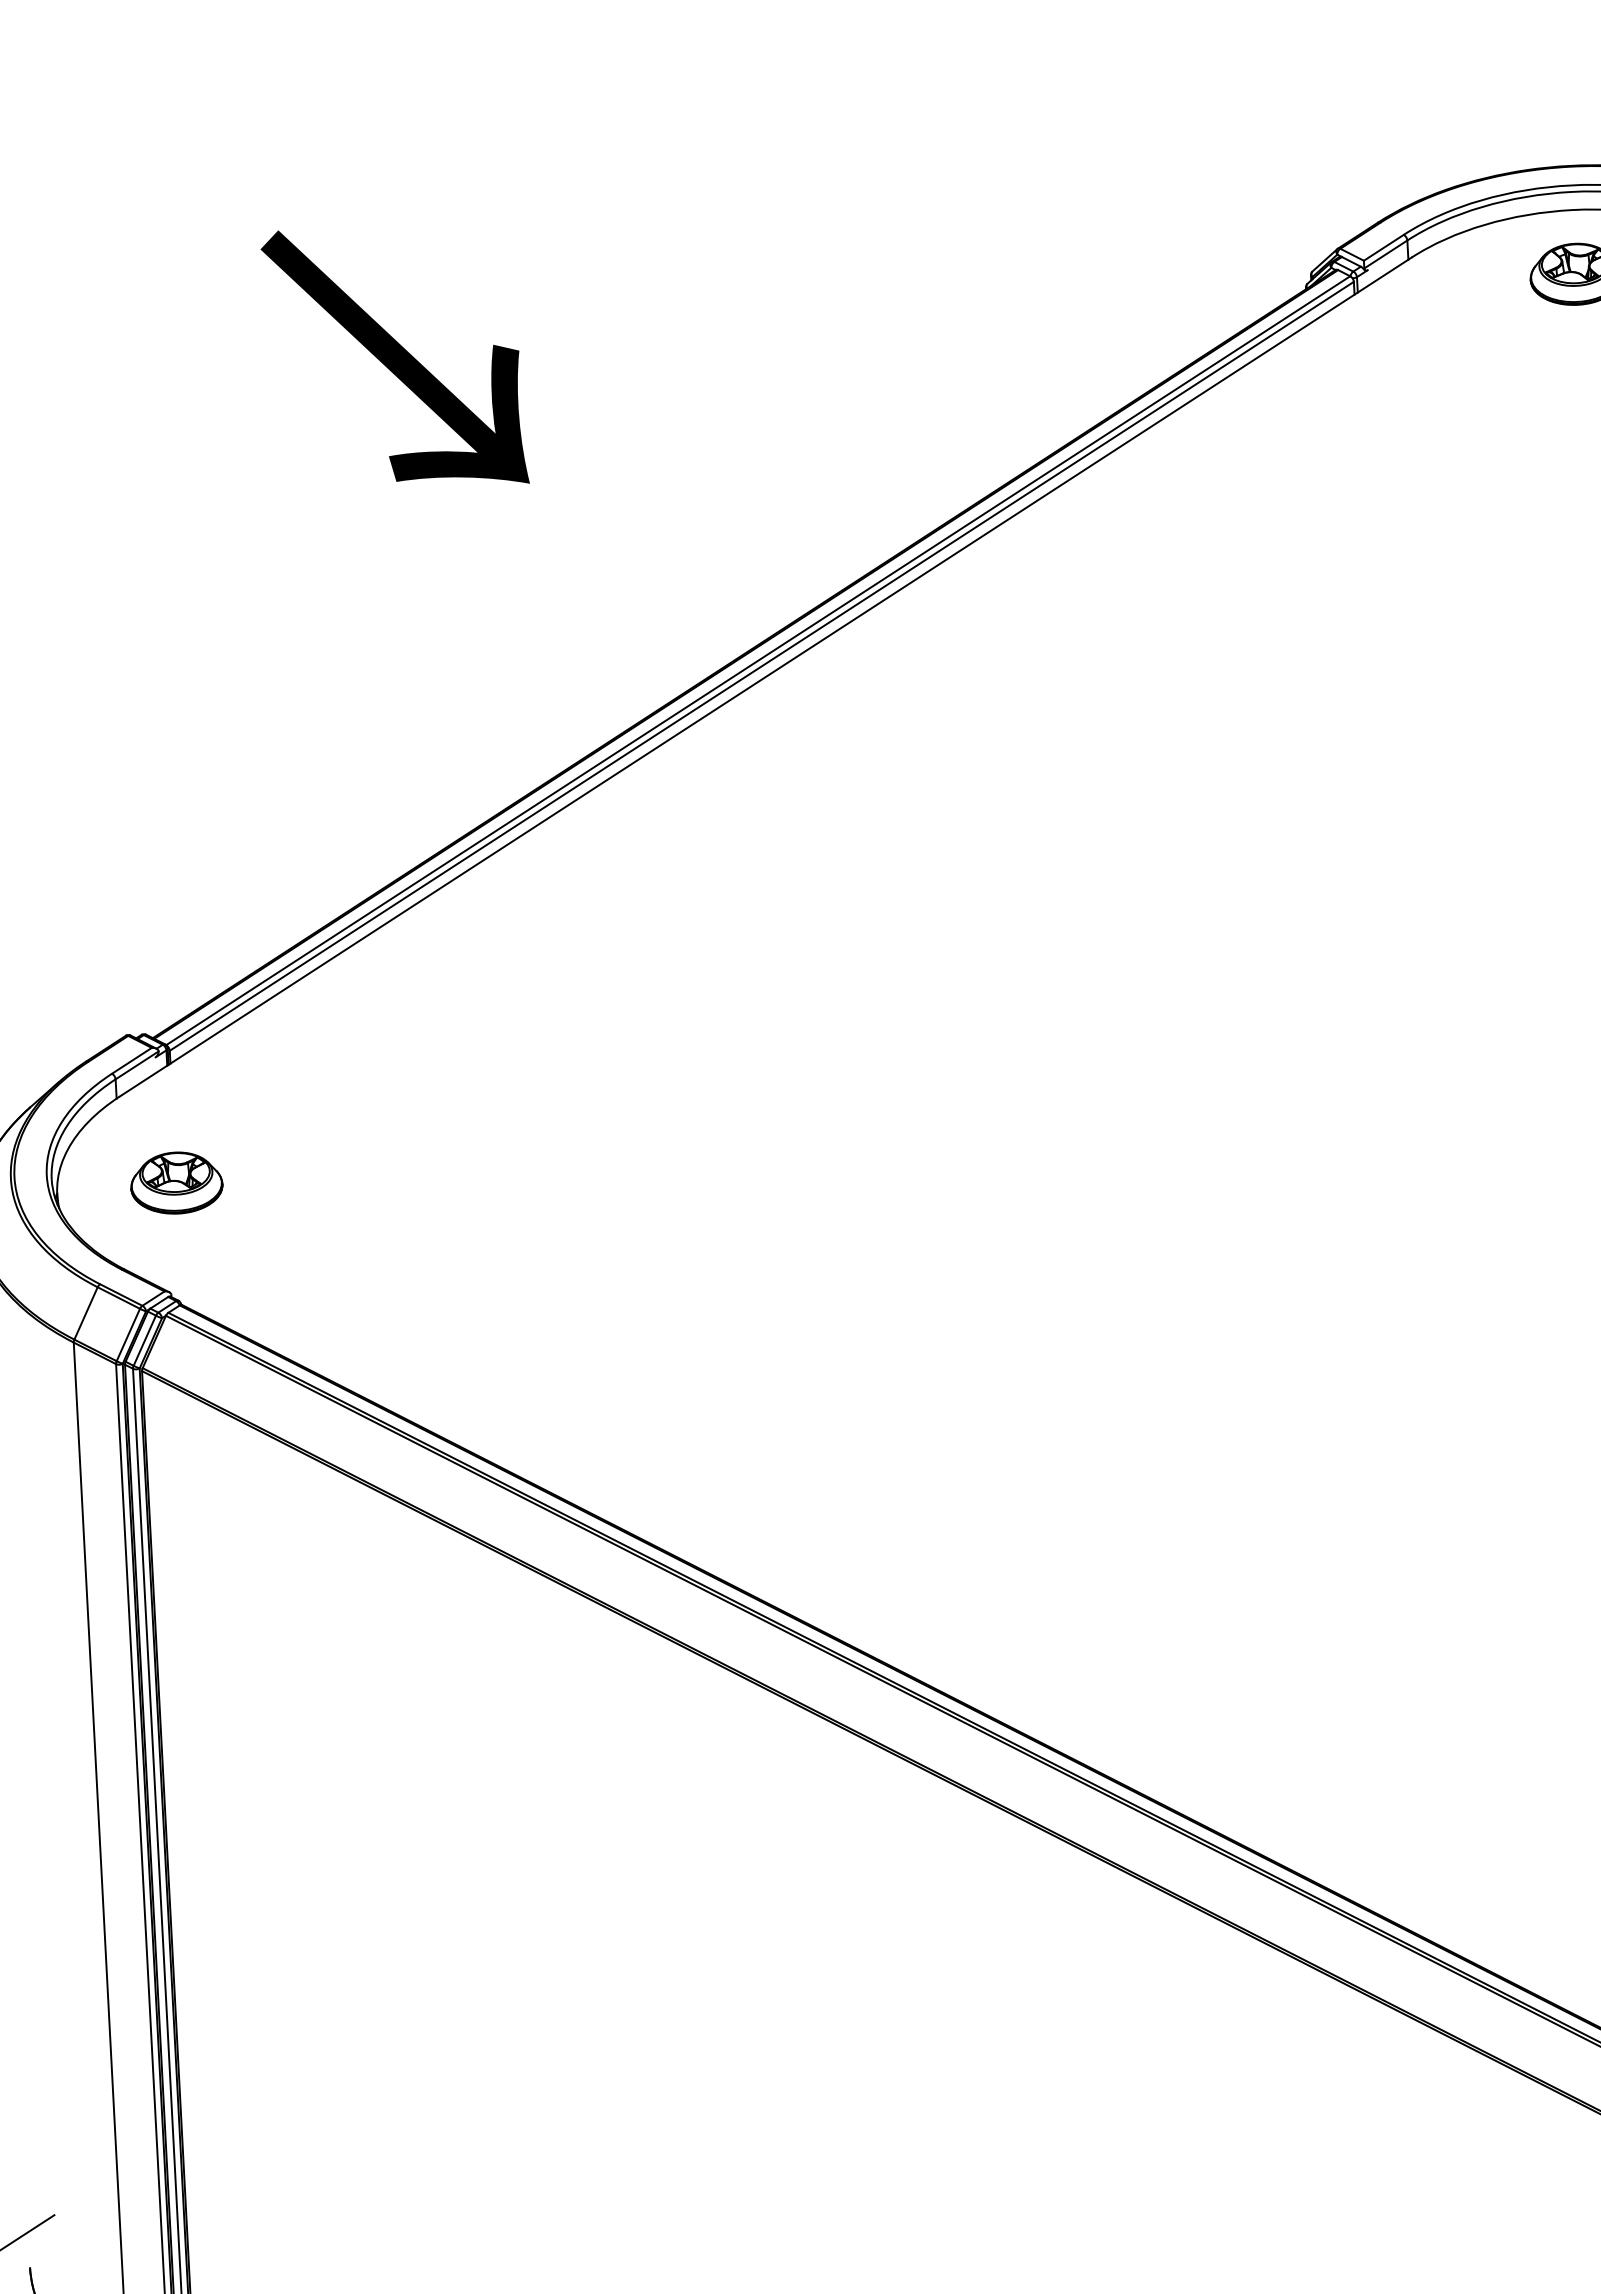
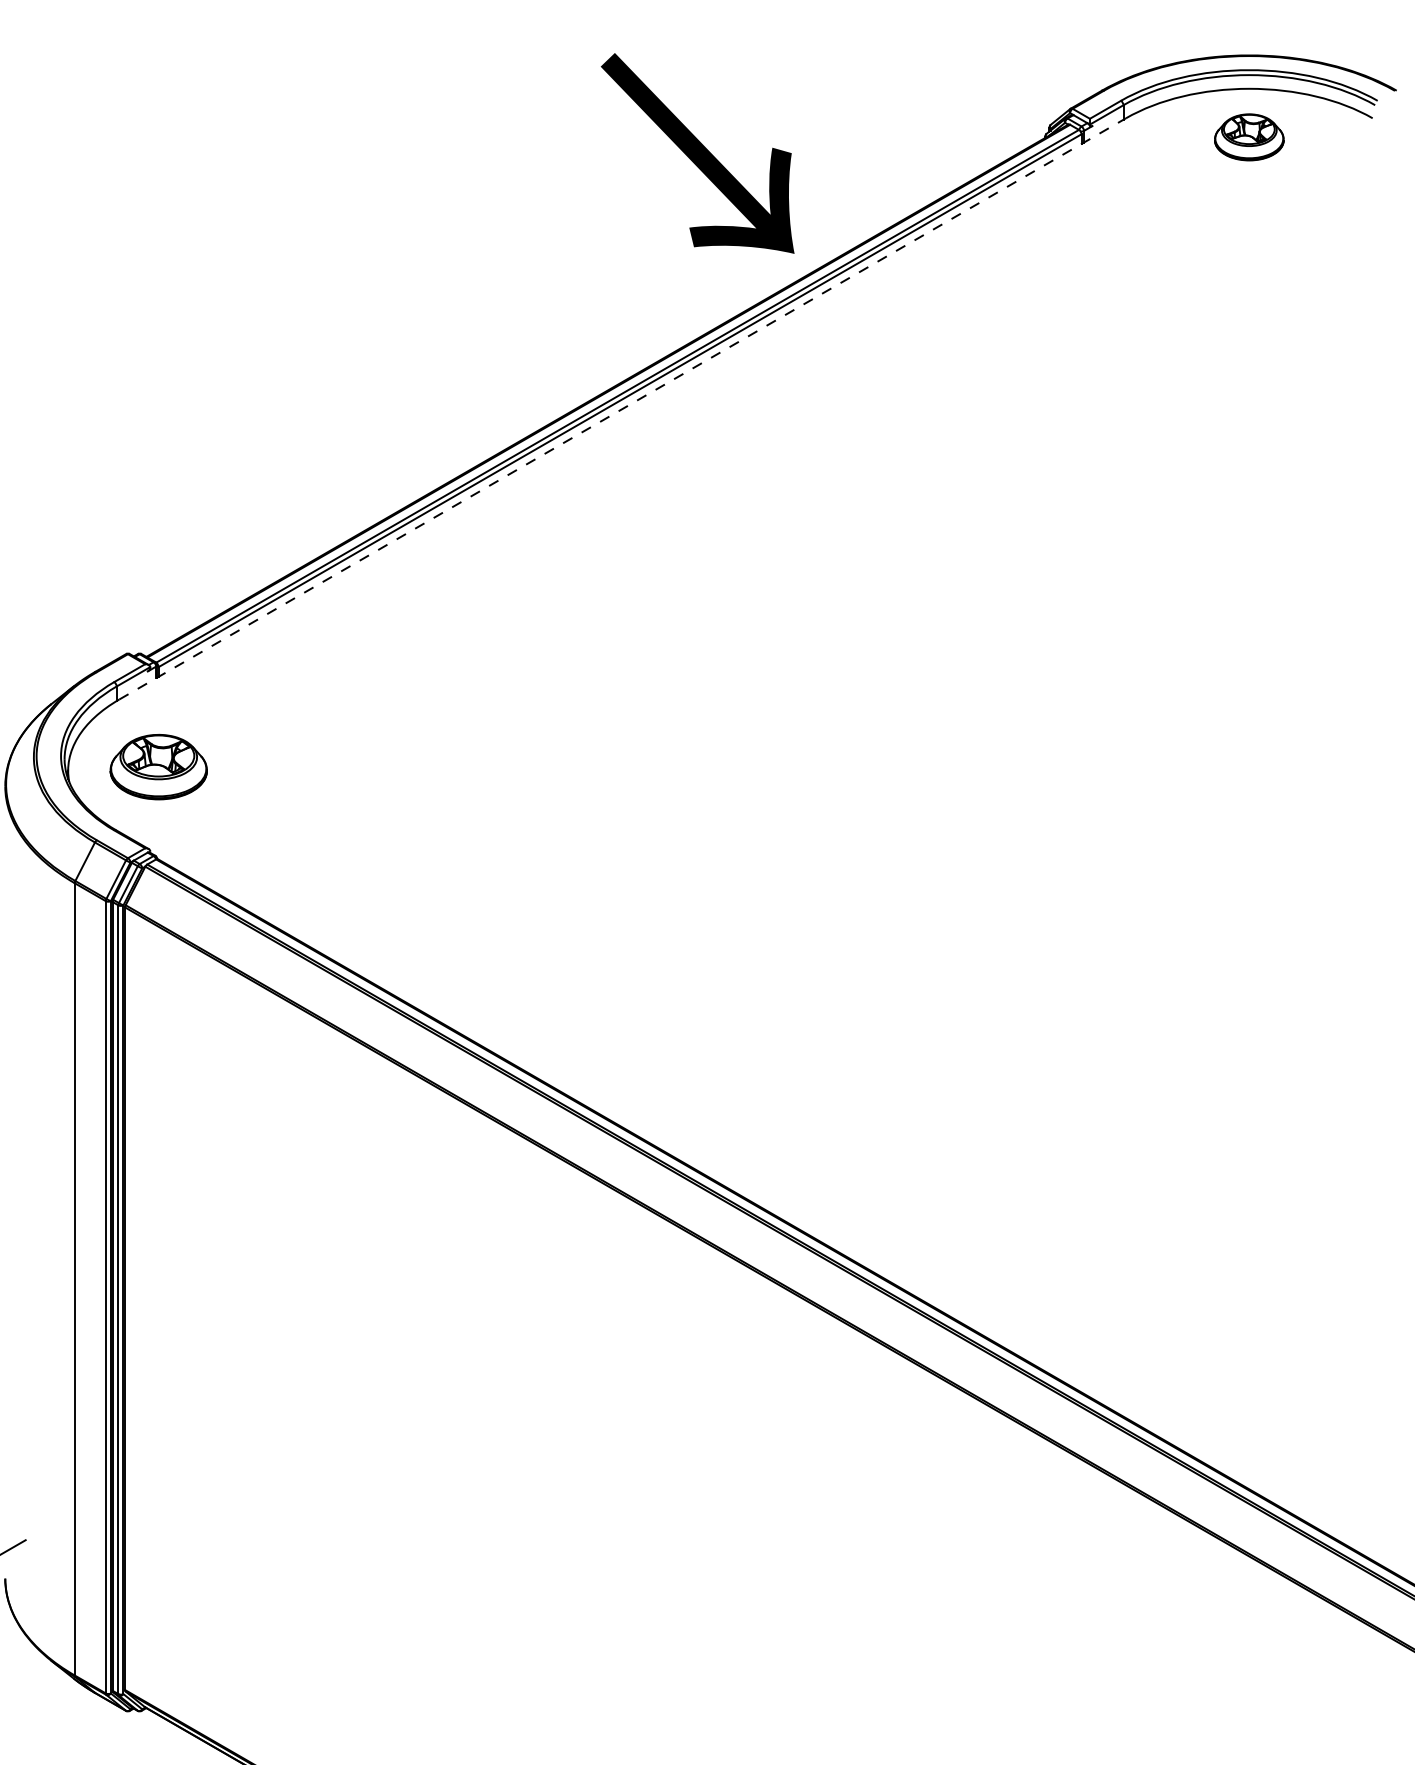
text: (394, 357) -> (697, 153), moved
line: (766, 676) -> (623, 408), solid -> dashed
part: (176, 1182) -> (158, 766), size x1.4

